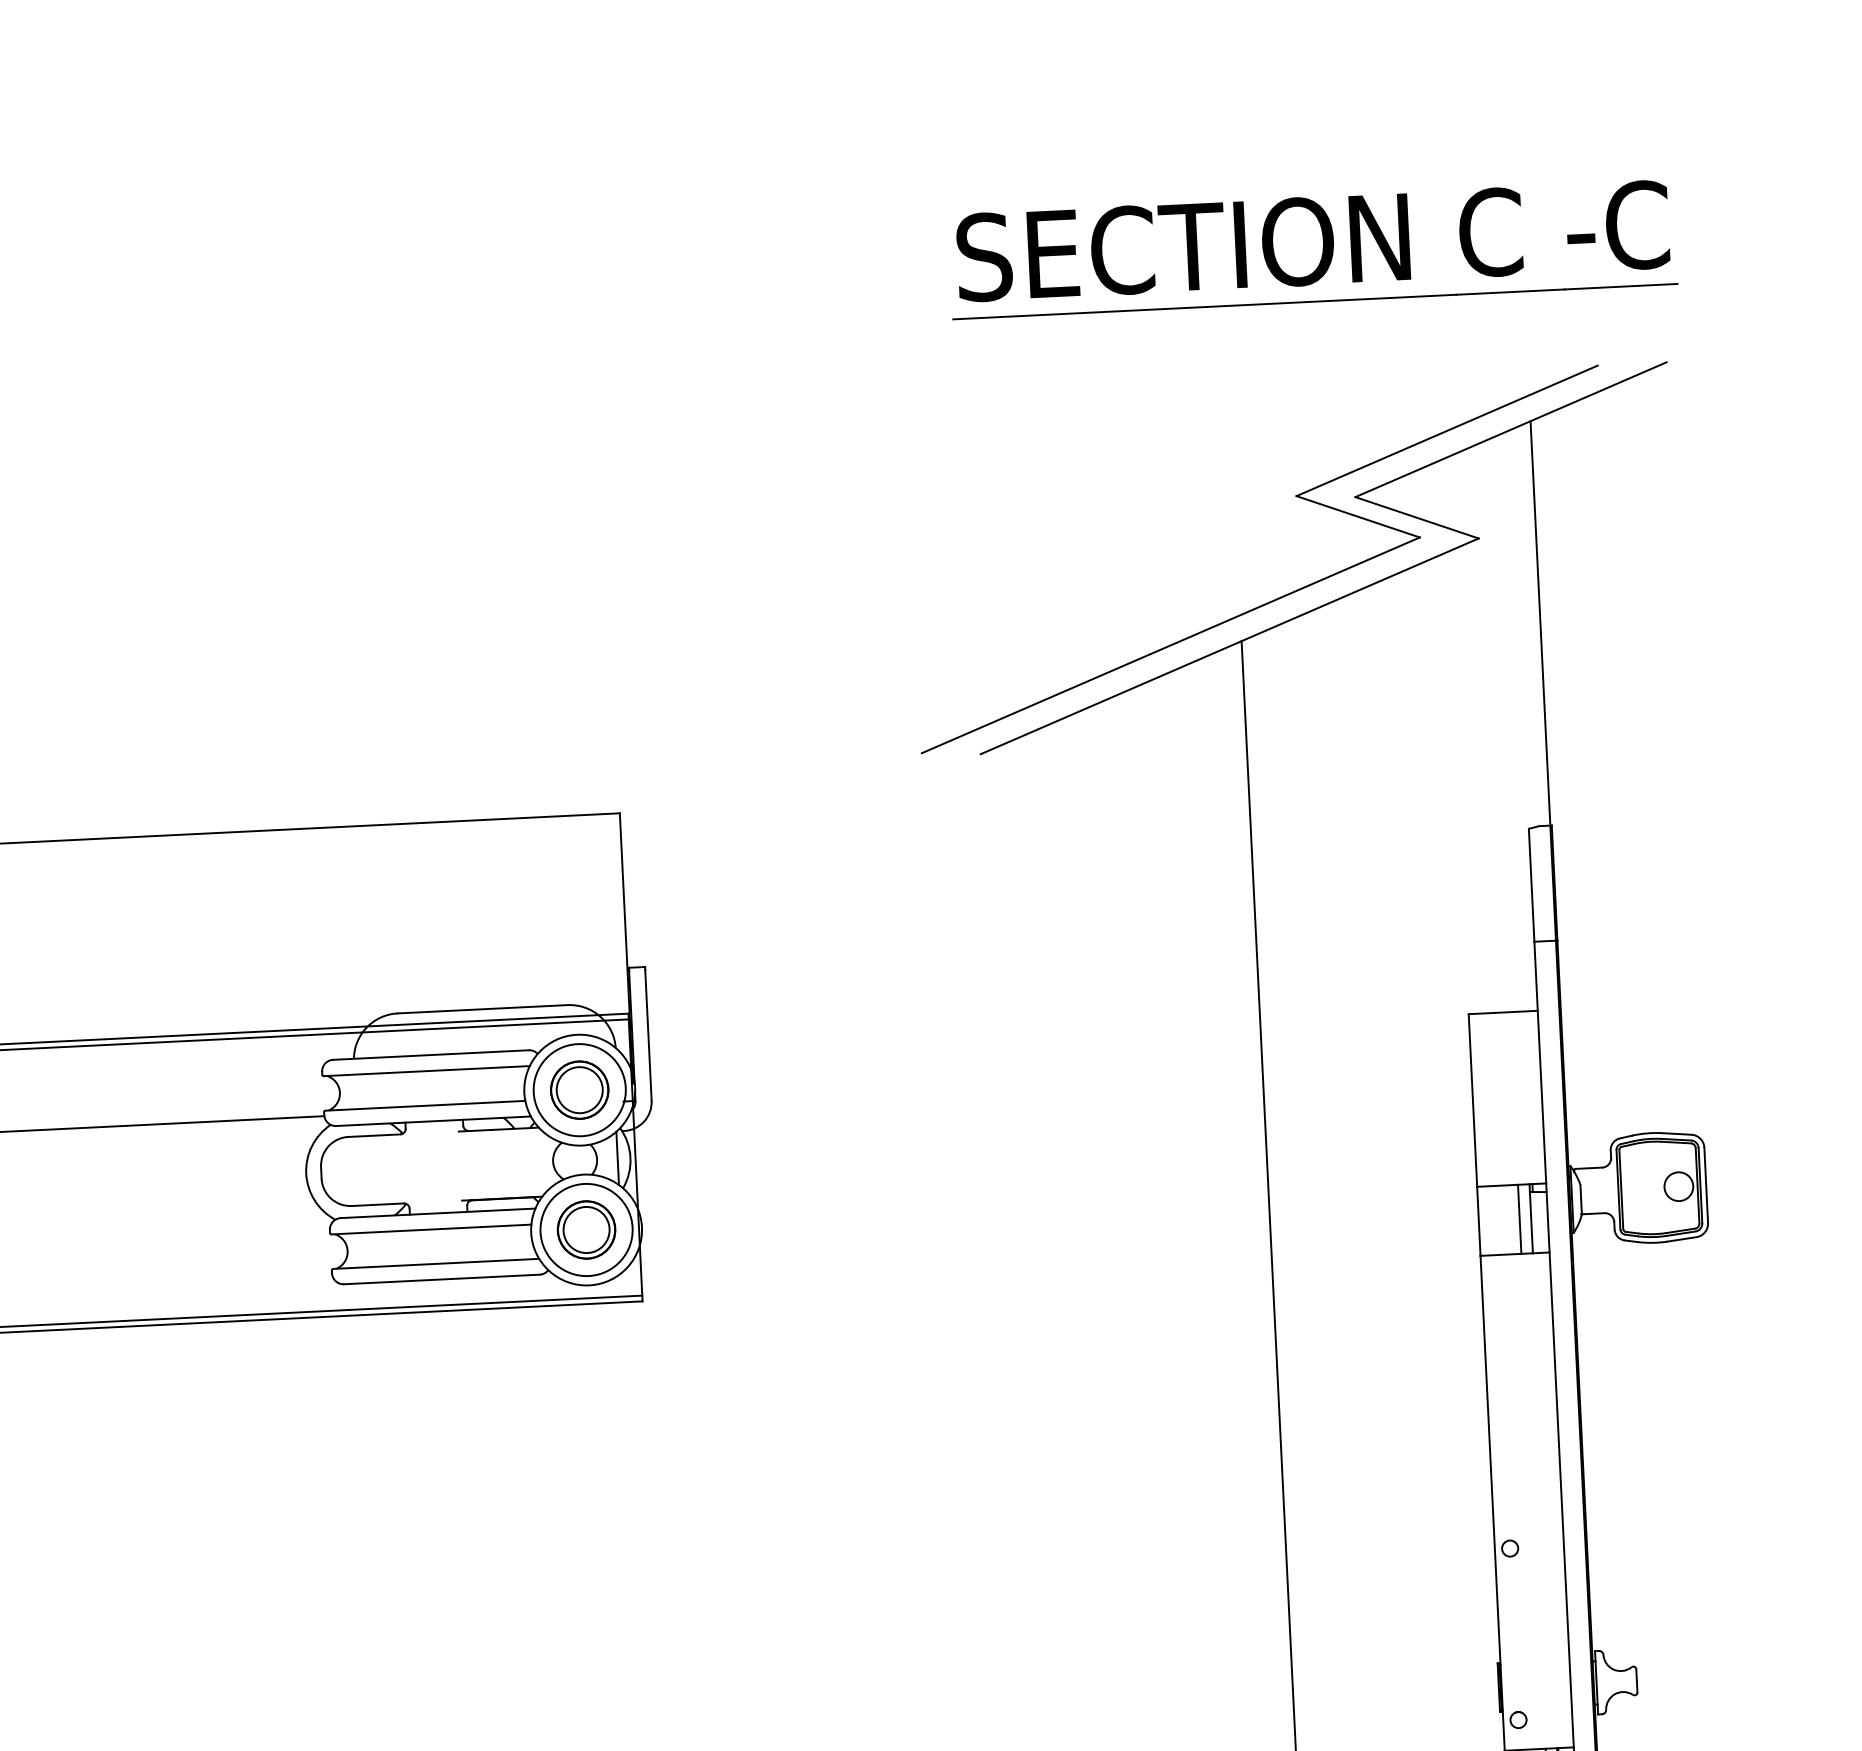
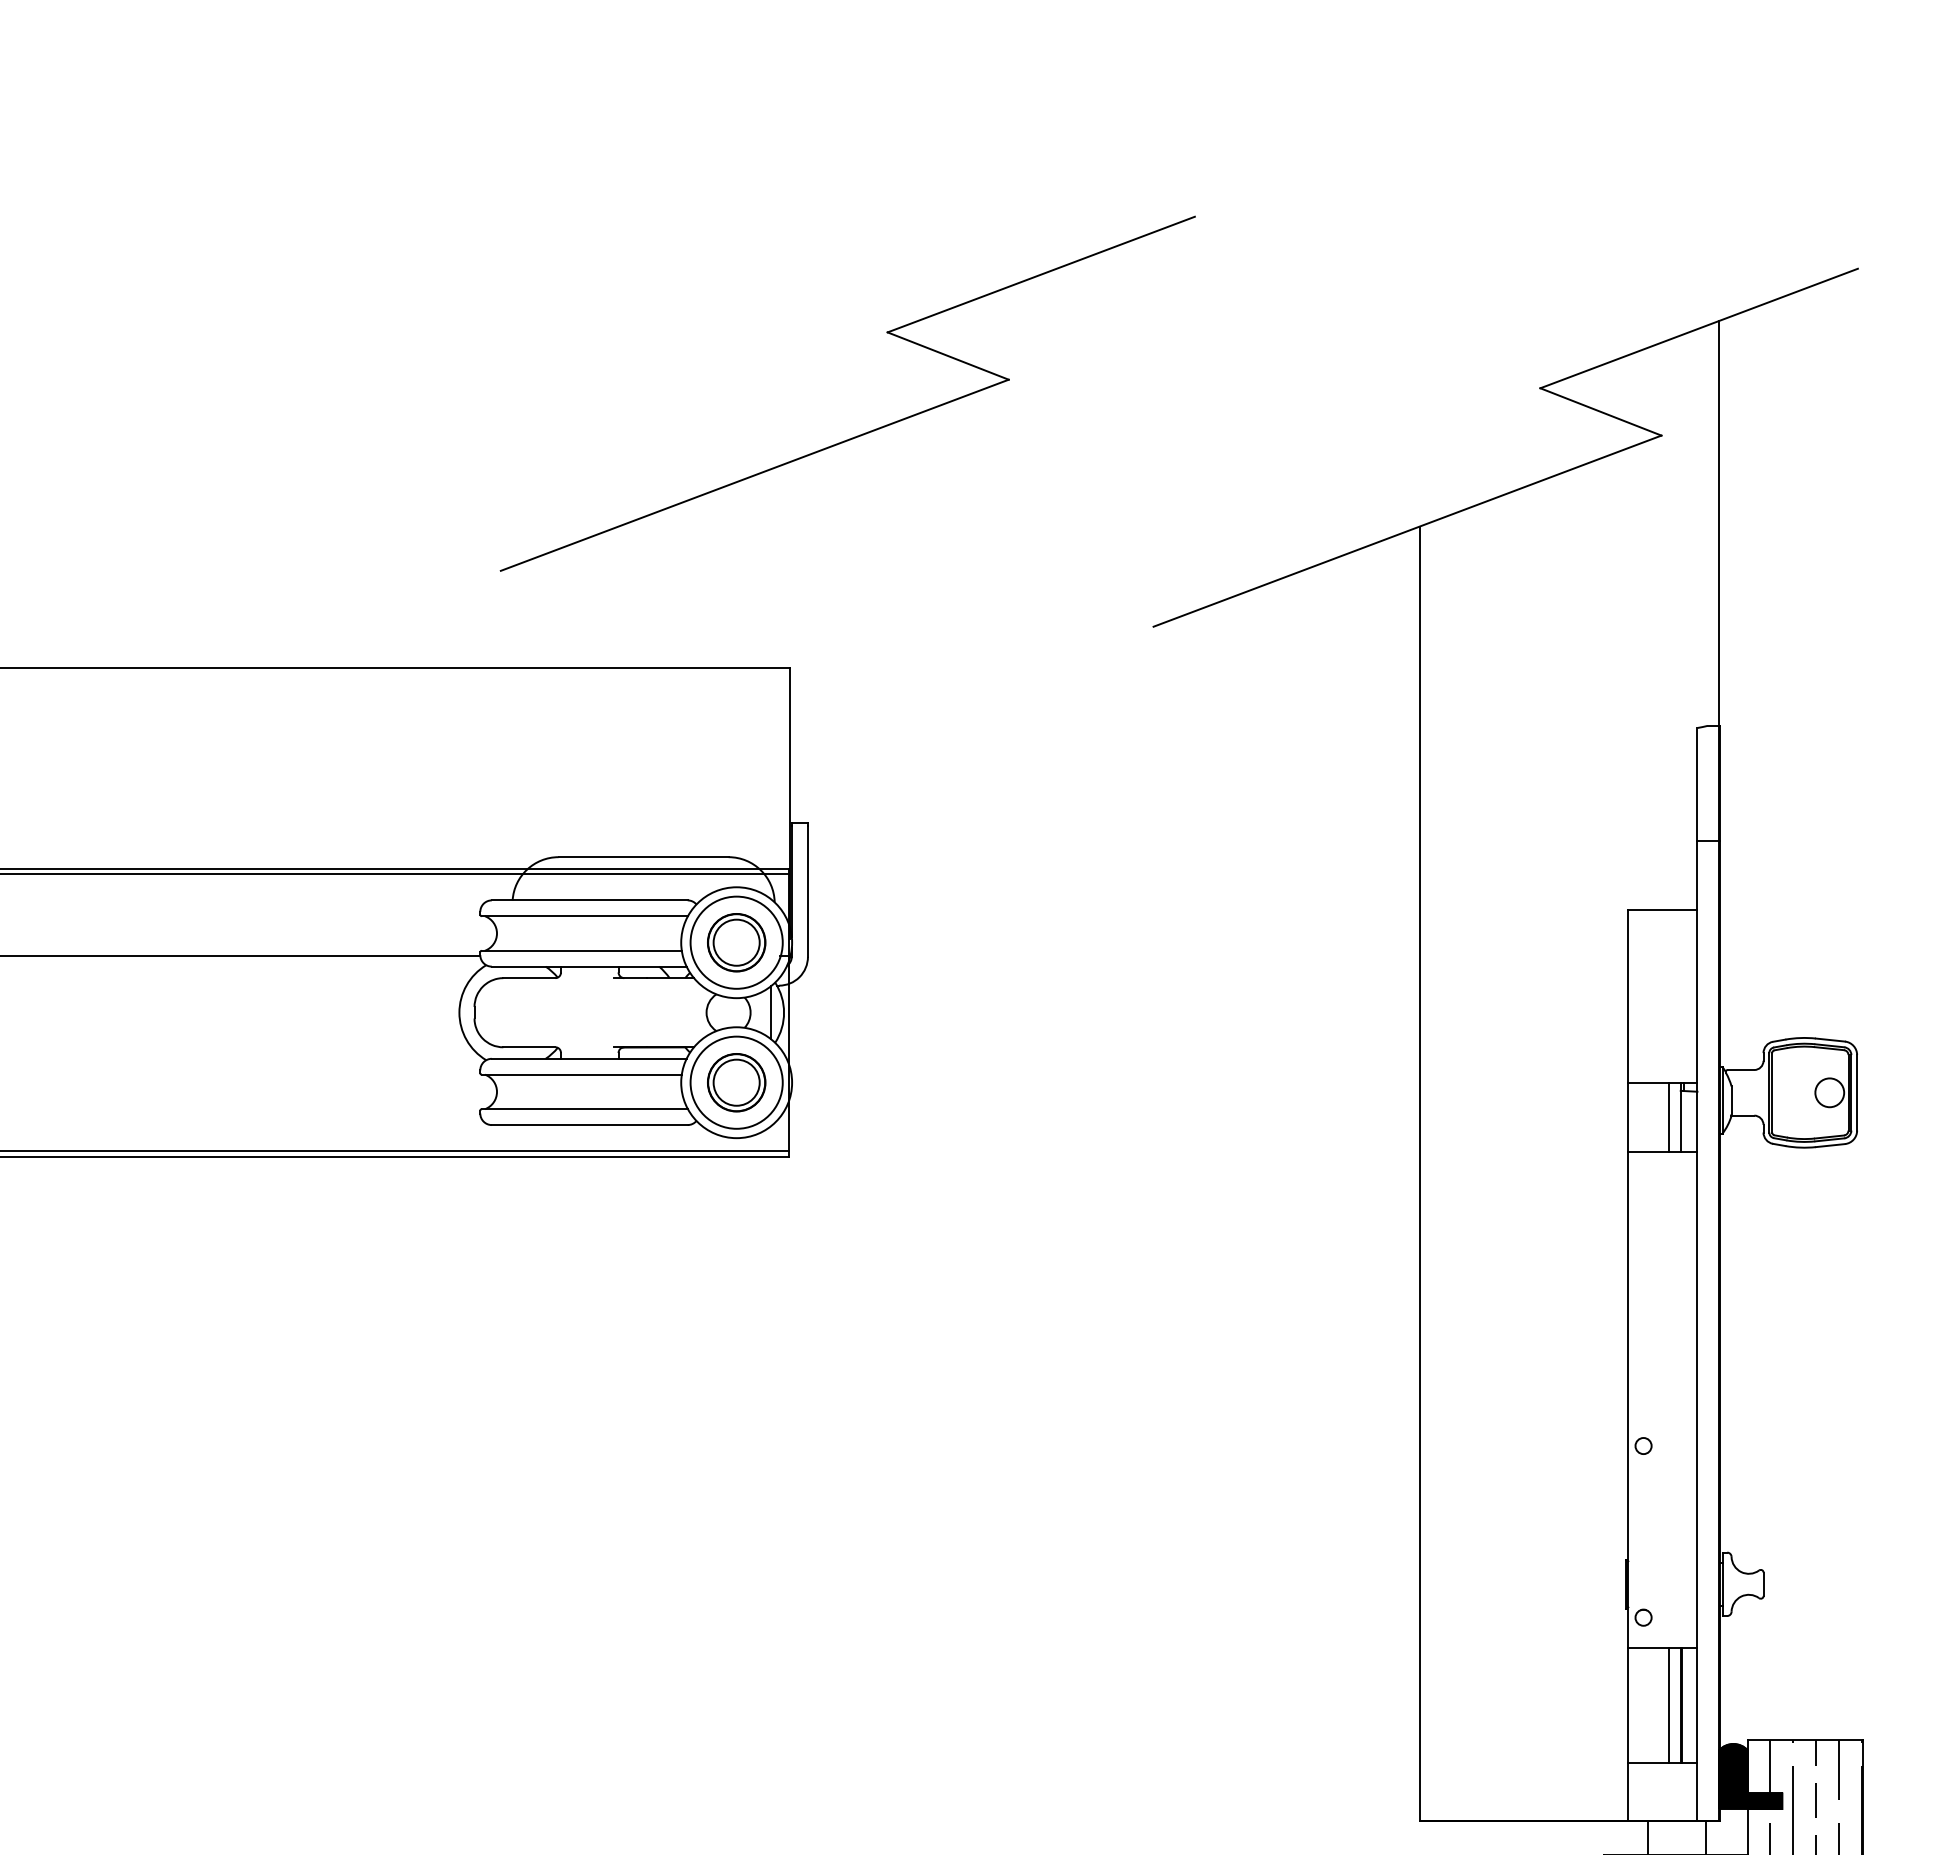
part: (1312, 249) -> (1509, 138), removed
part: (1276, 598) -> (862, 433), moved

